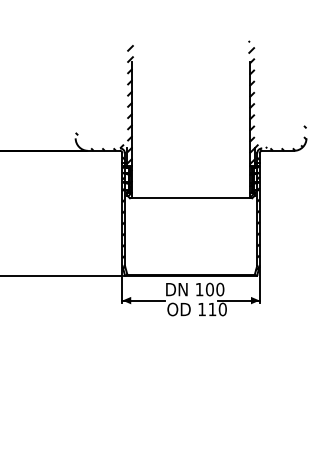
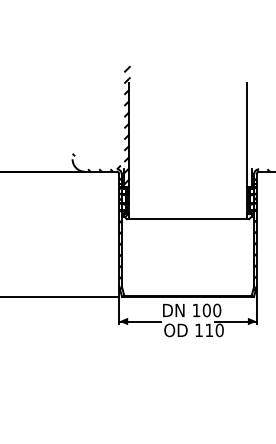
hatch: (257, 119) -> (254, 140), removed

